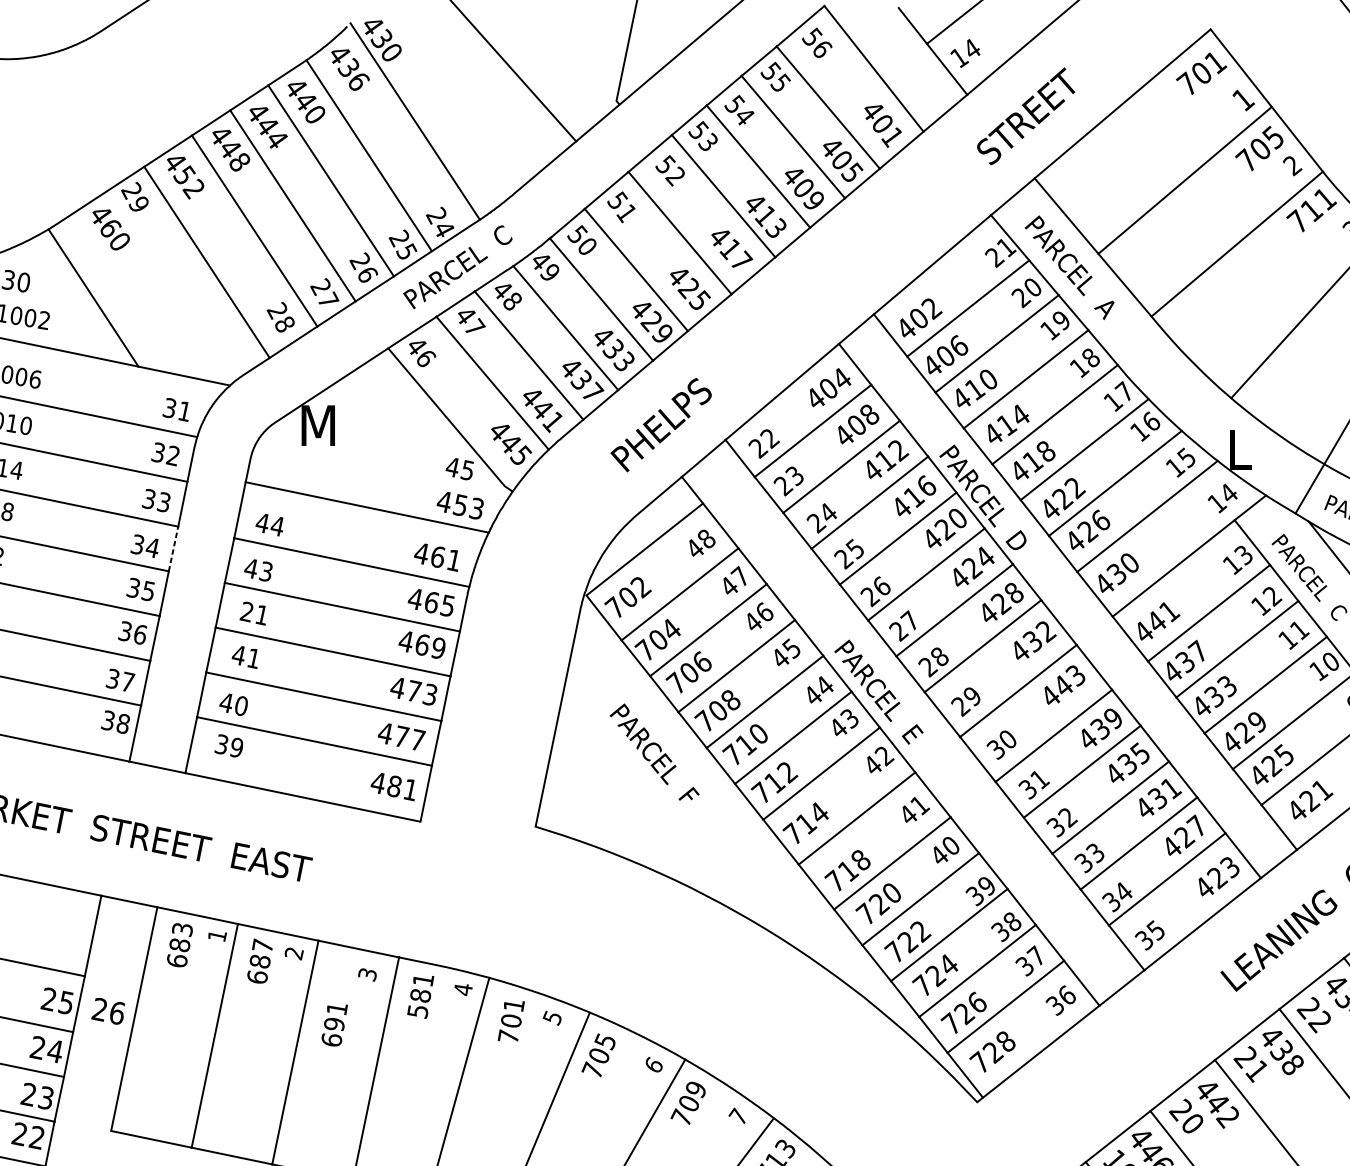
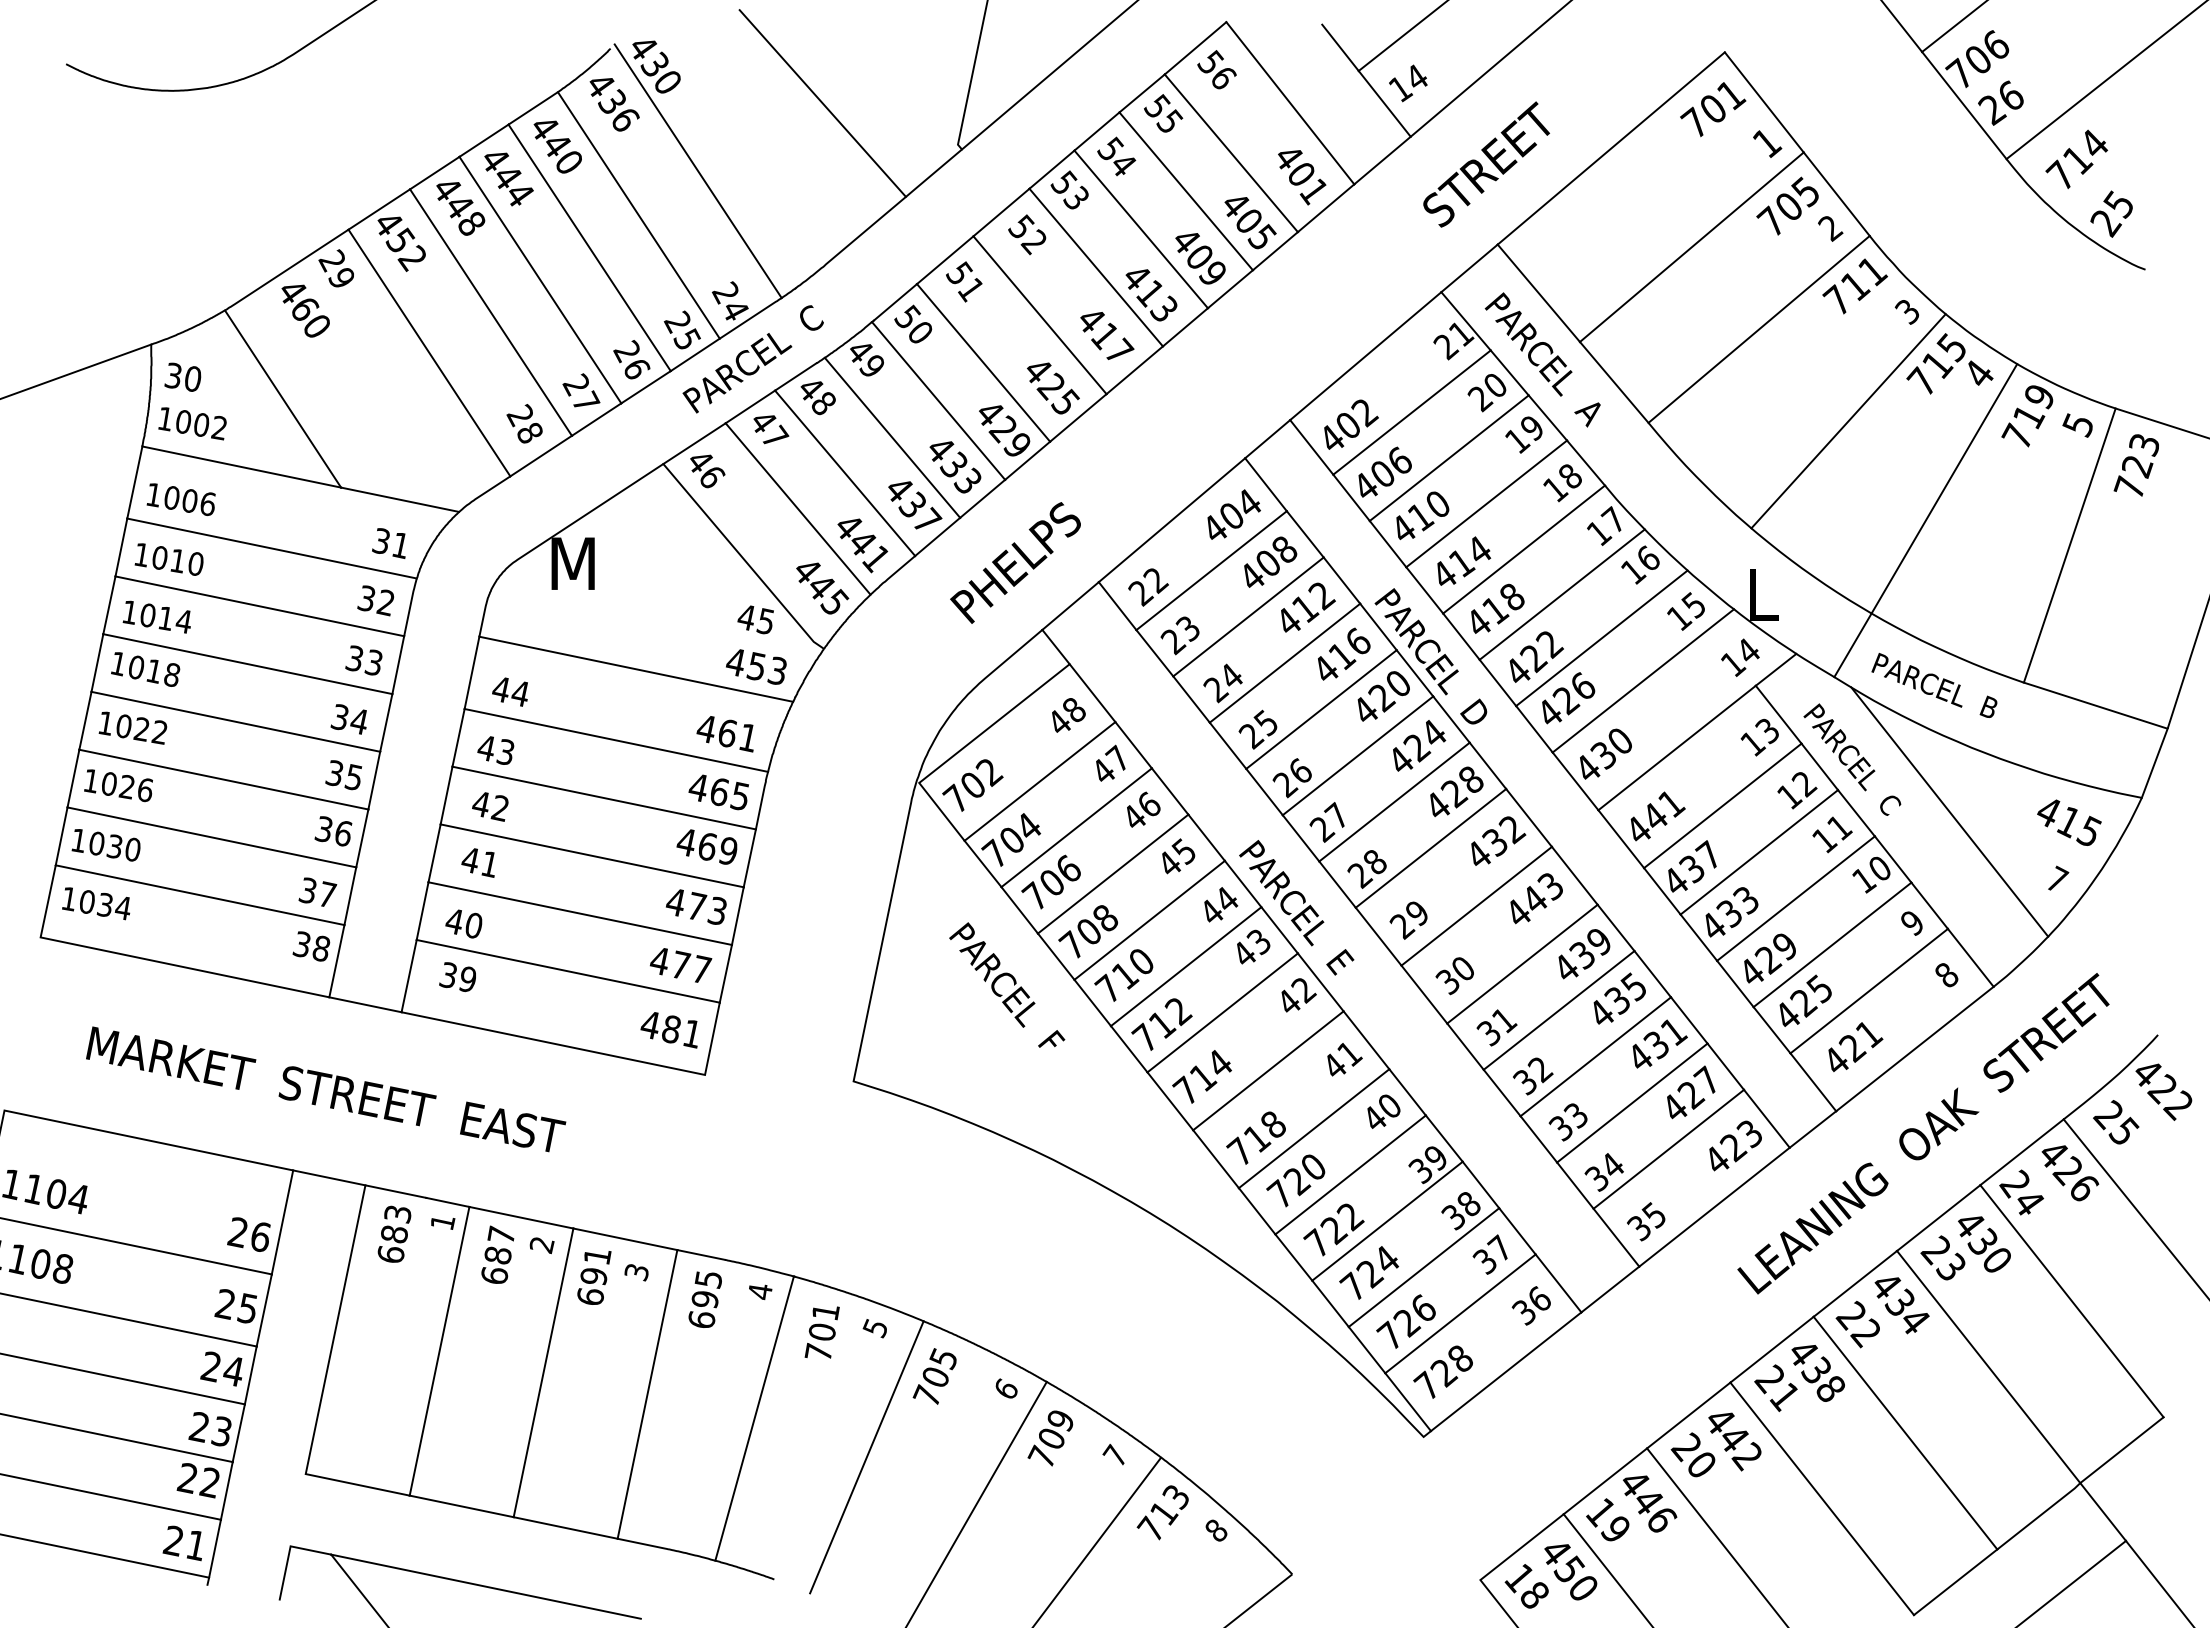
line: (173, 548) -> (386, 722), dashed -> solid
text: (253, 613) -> (489, 806), 21 -> 42
text: (420, 996) -> (704, 1300), 581 -> 695
text: (107, 1011) -> (248, 1234), moved
text: (334, 1025) -> (594, 1277), moved

